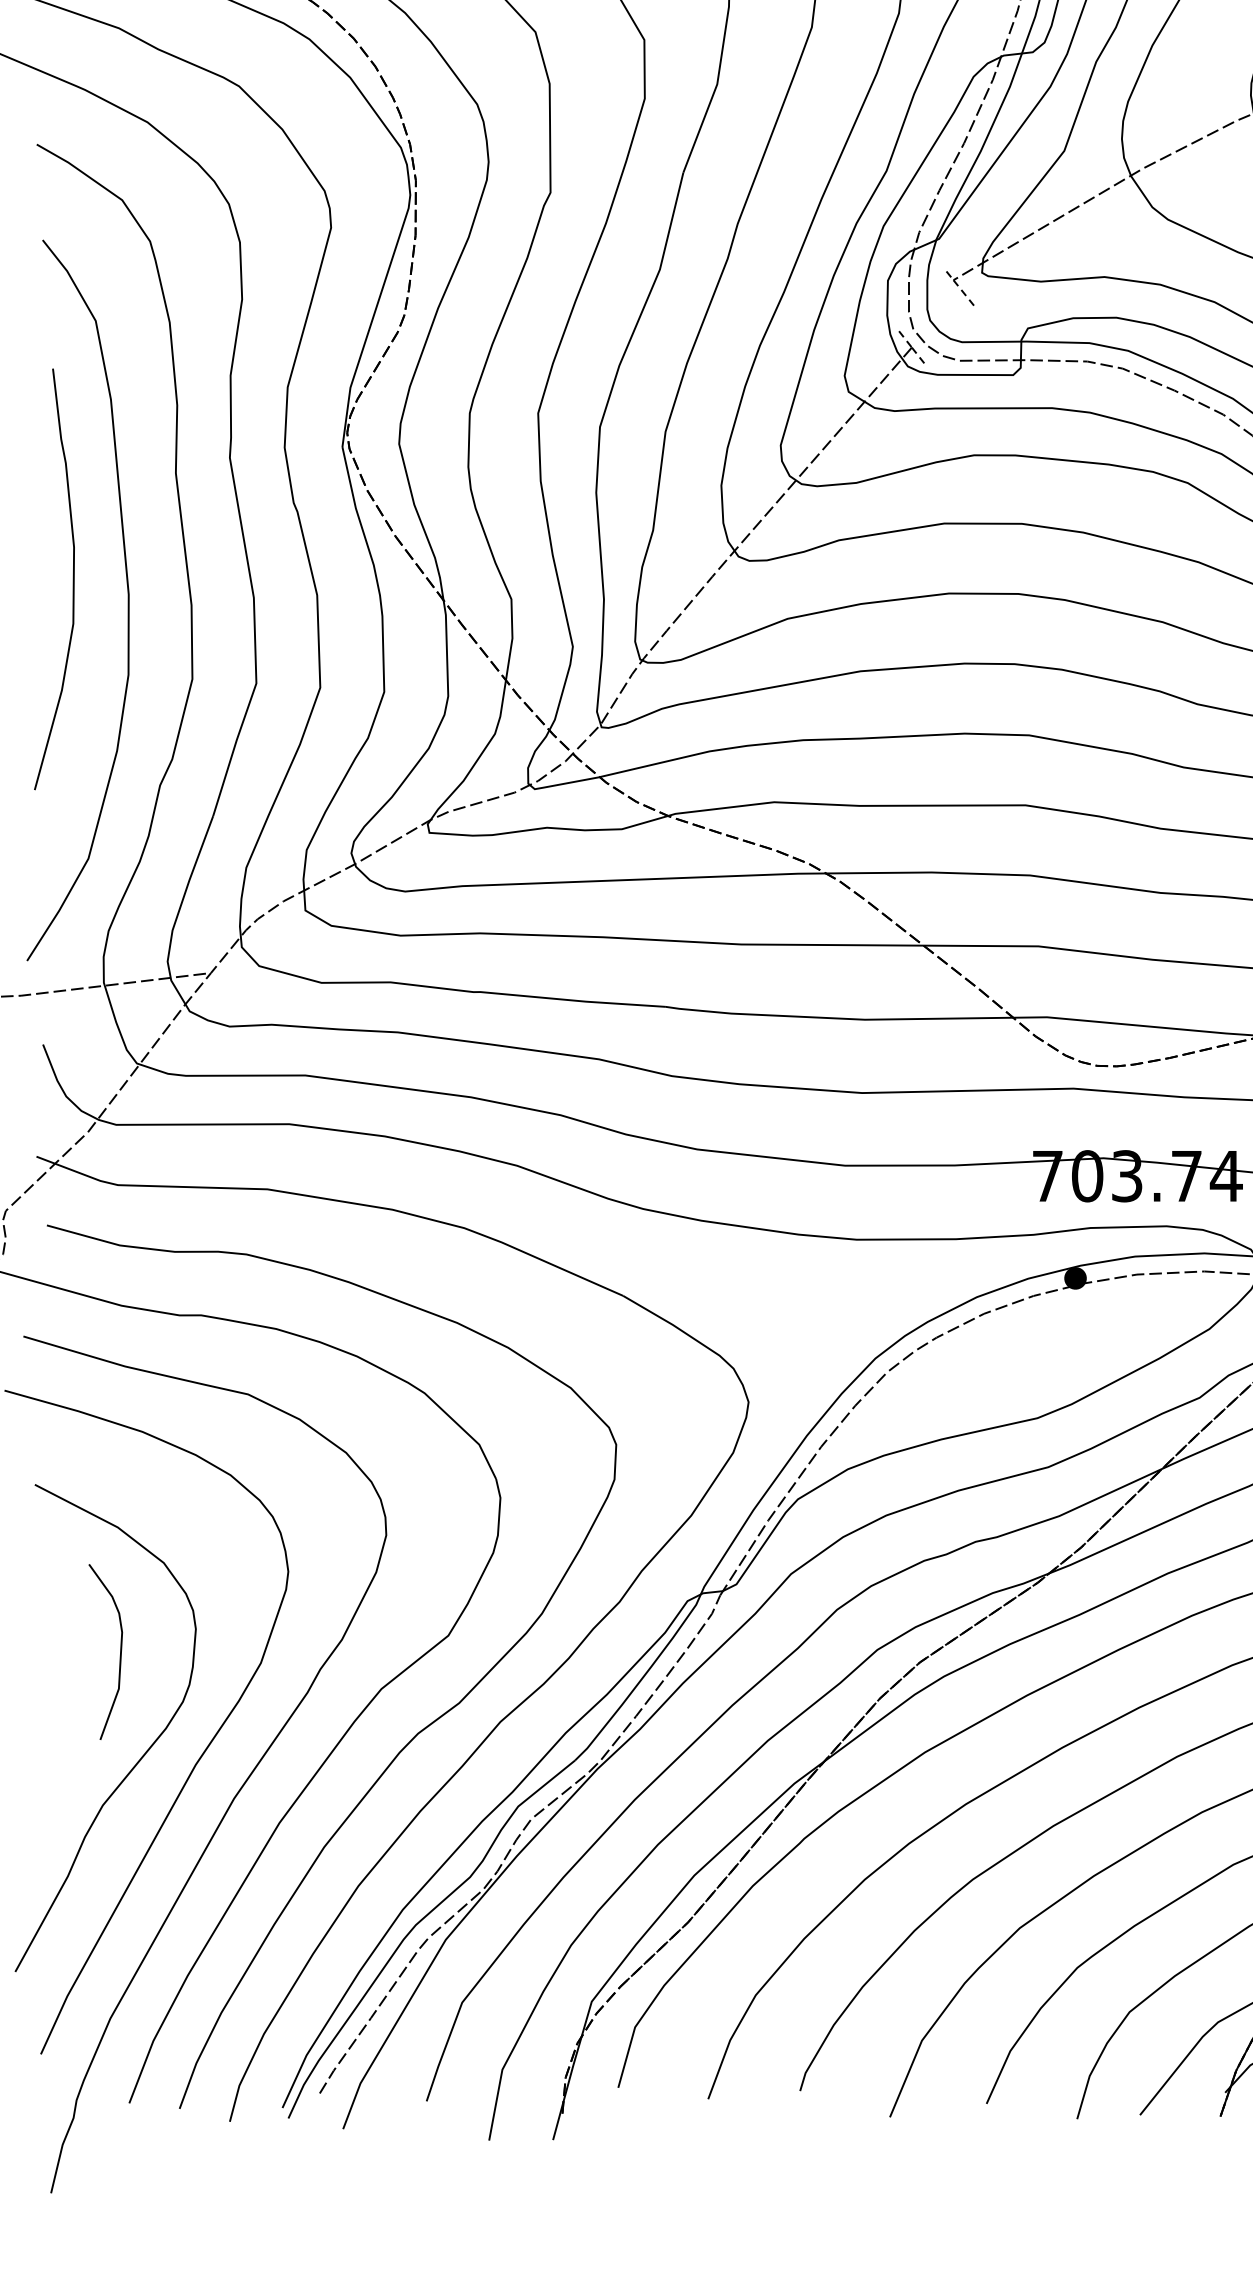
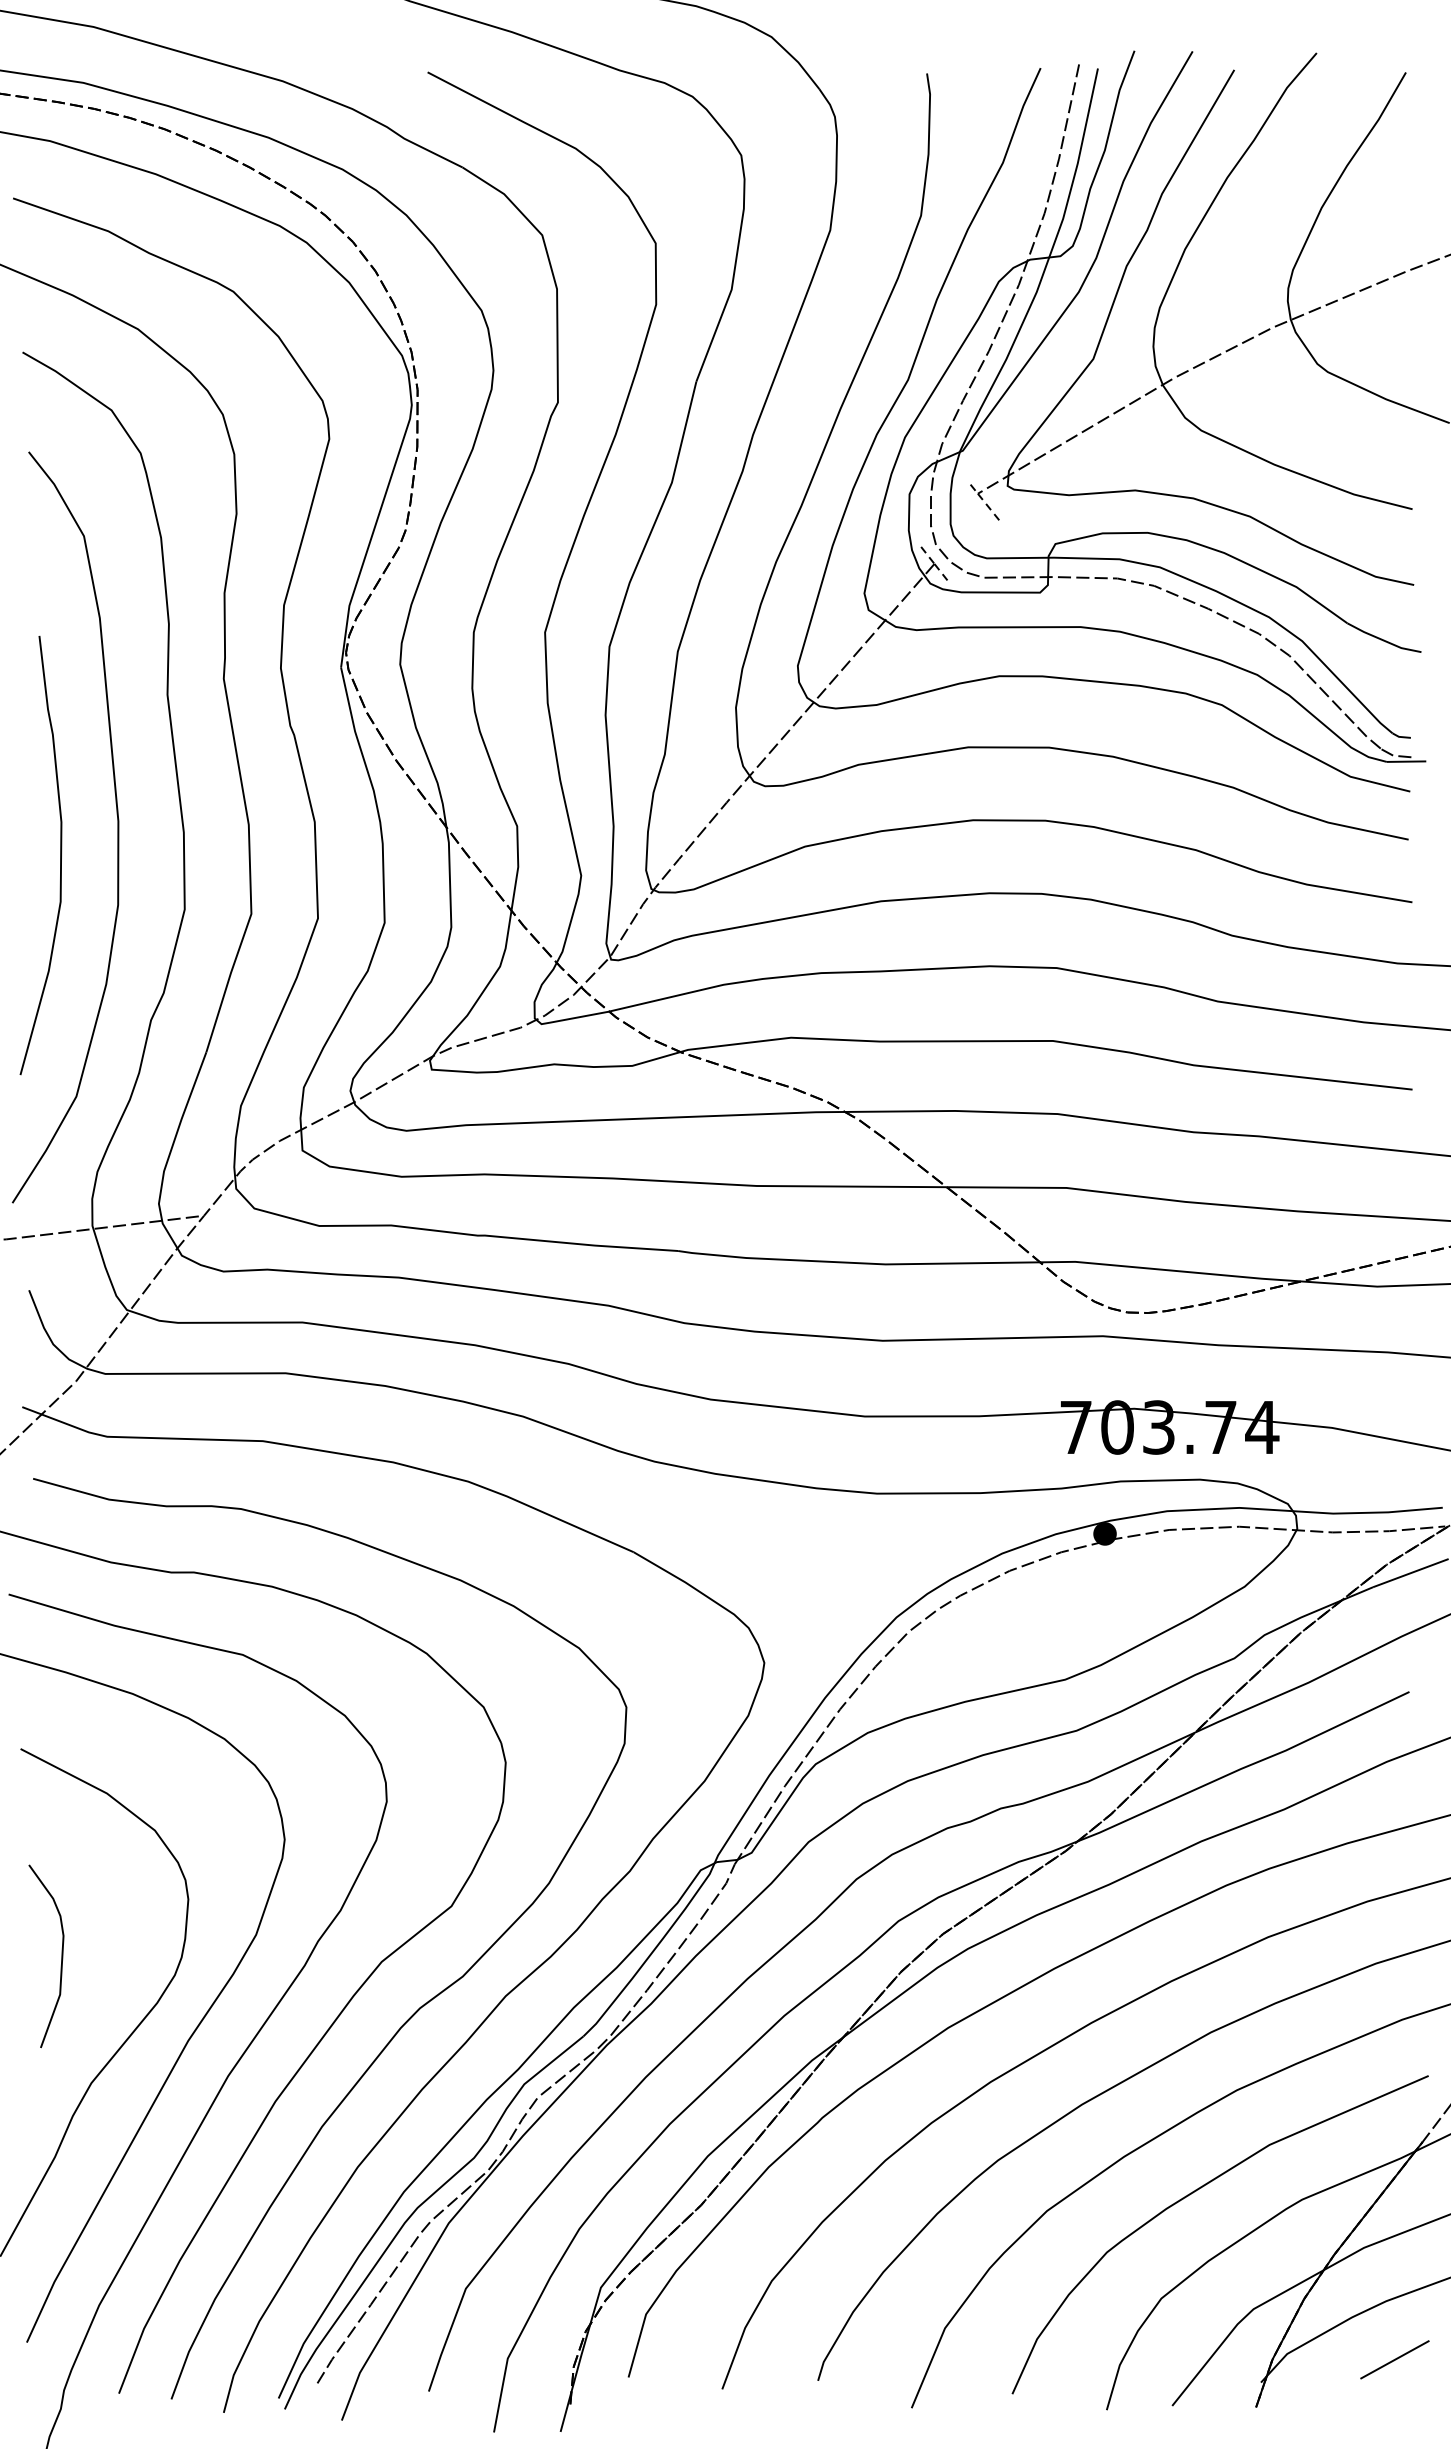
curve: (73, 579) -> (60, 855), moved
curve: (120, 1652) -> (61, 1956), moved

